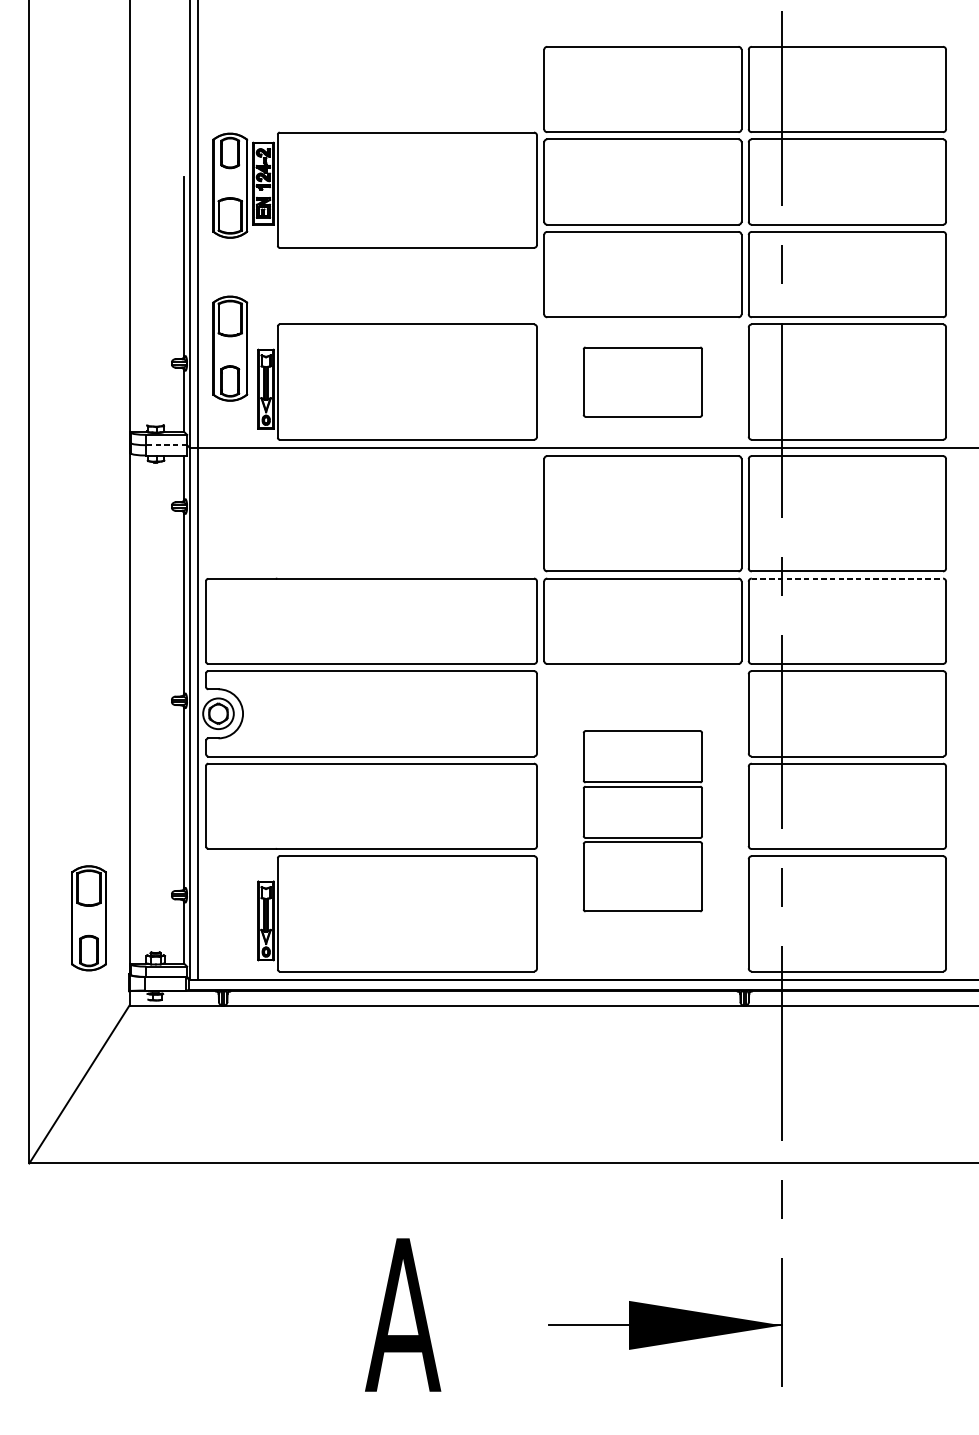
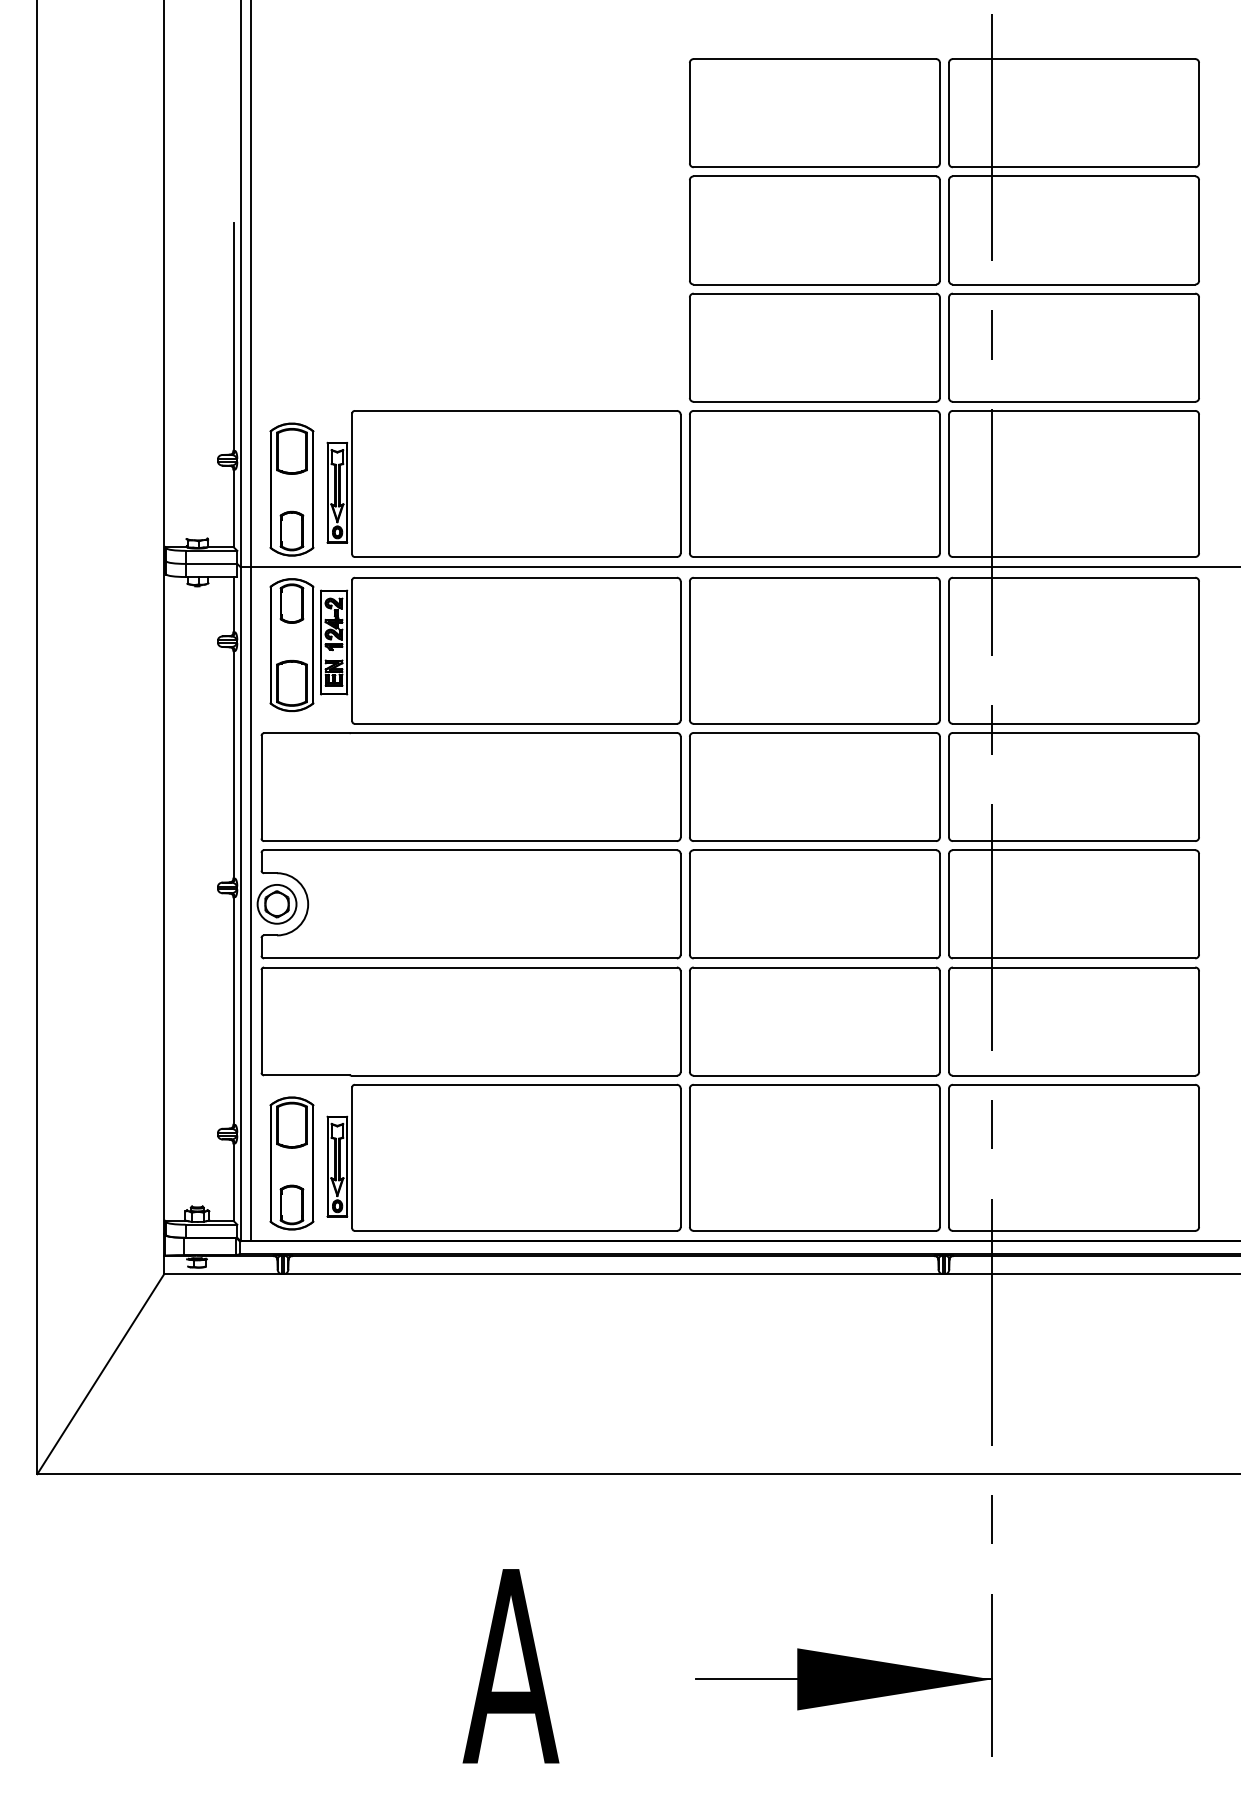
part: (375, 189) -> (475, 650), moved
part: (229, 348) -> (291, 489), moved
part: (642, 381) -> (814, 483), size x1.67
line: (166, 444) -> (211, 563), dashed -> solid
line: (847, 578) -> (1074, 732), dashed -> solid
part: (642, 821) -> (814, 1040), size x1.67
part: (88, 918) -> (291, 1163), moved

